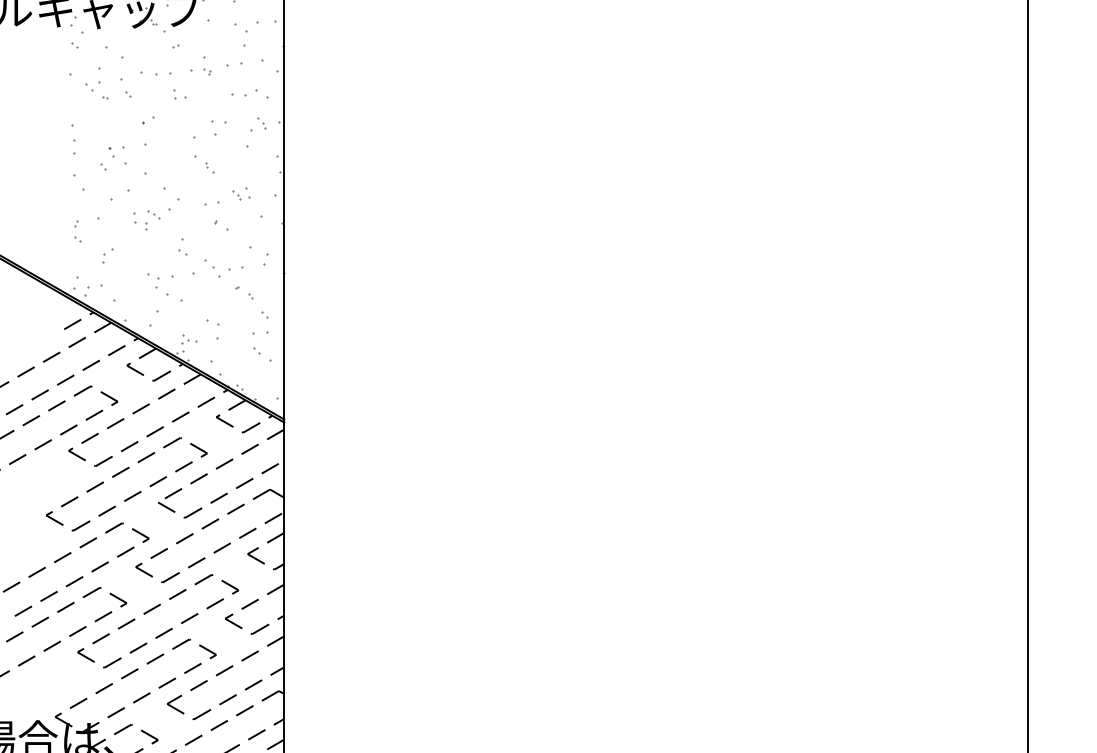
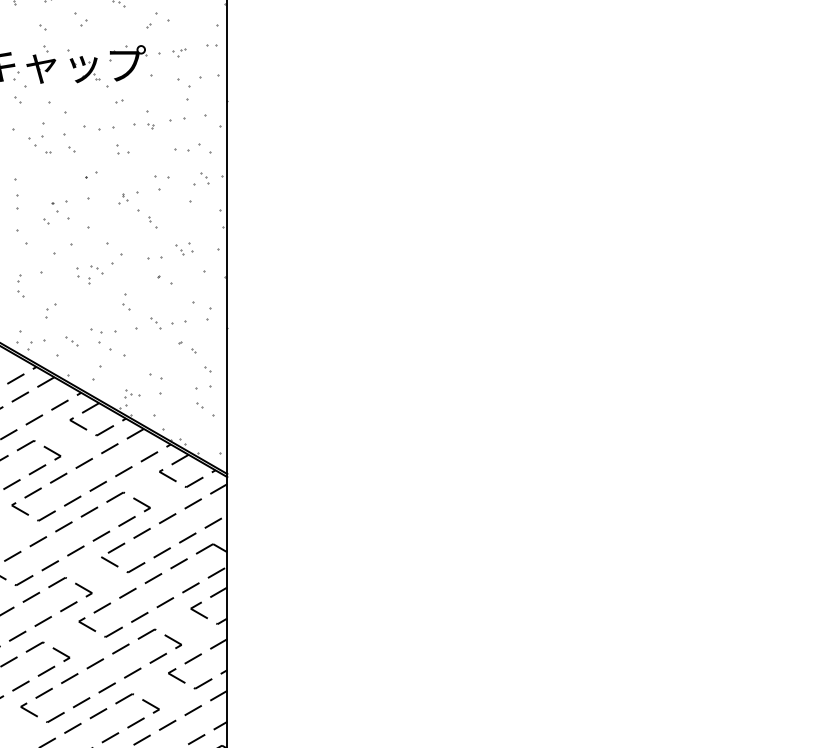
part: (180, 144) -> (123, 199), added
part: (212, 268) -> (155, 323), size x0.62
part: (128, 286) -> (71, 341), added

